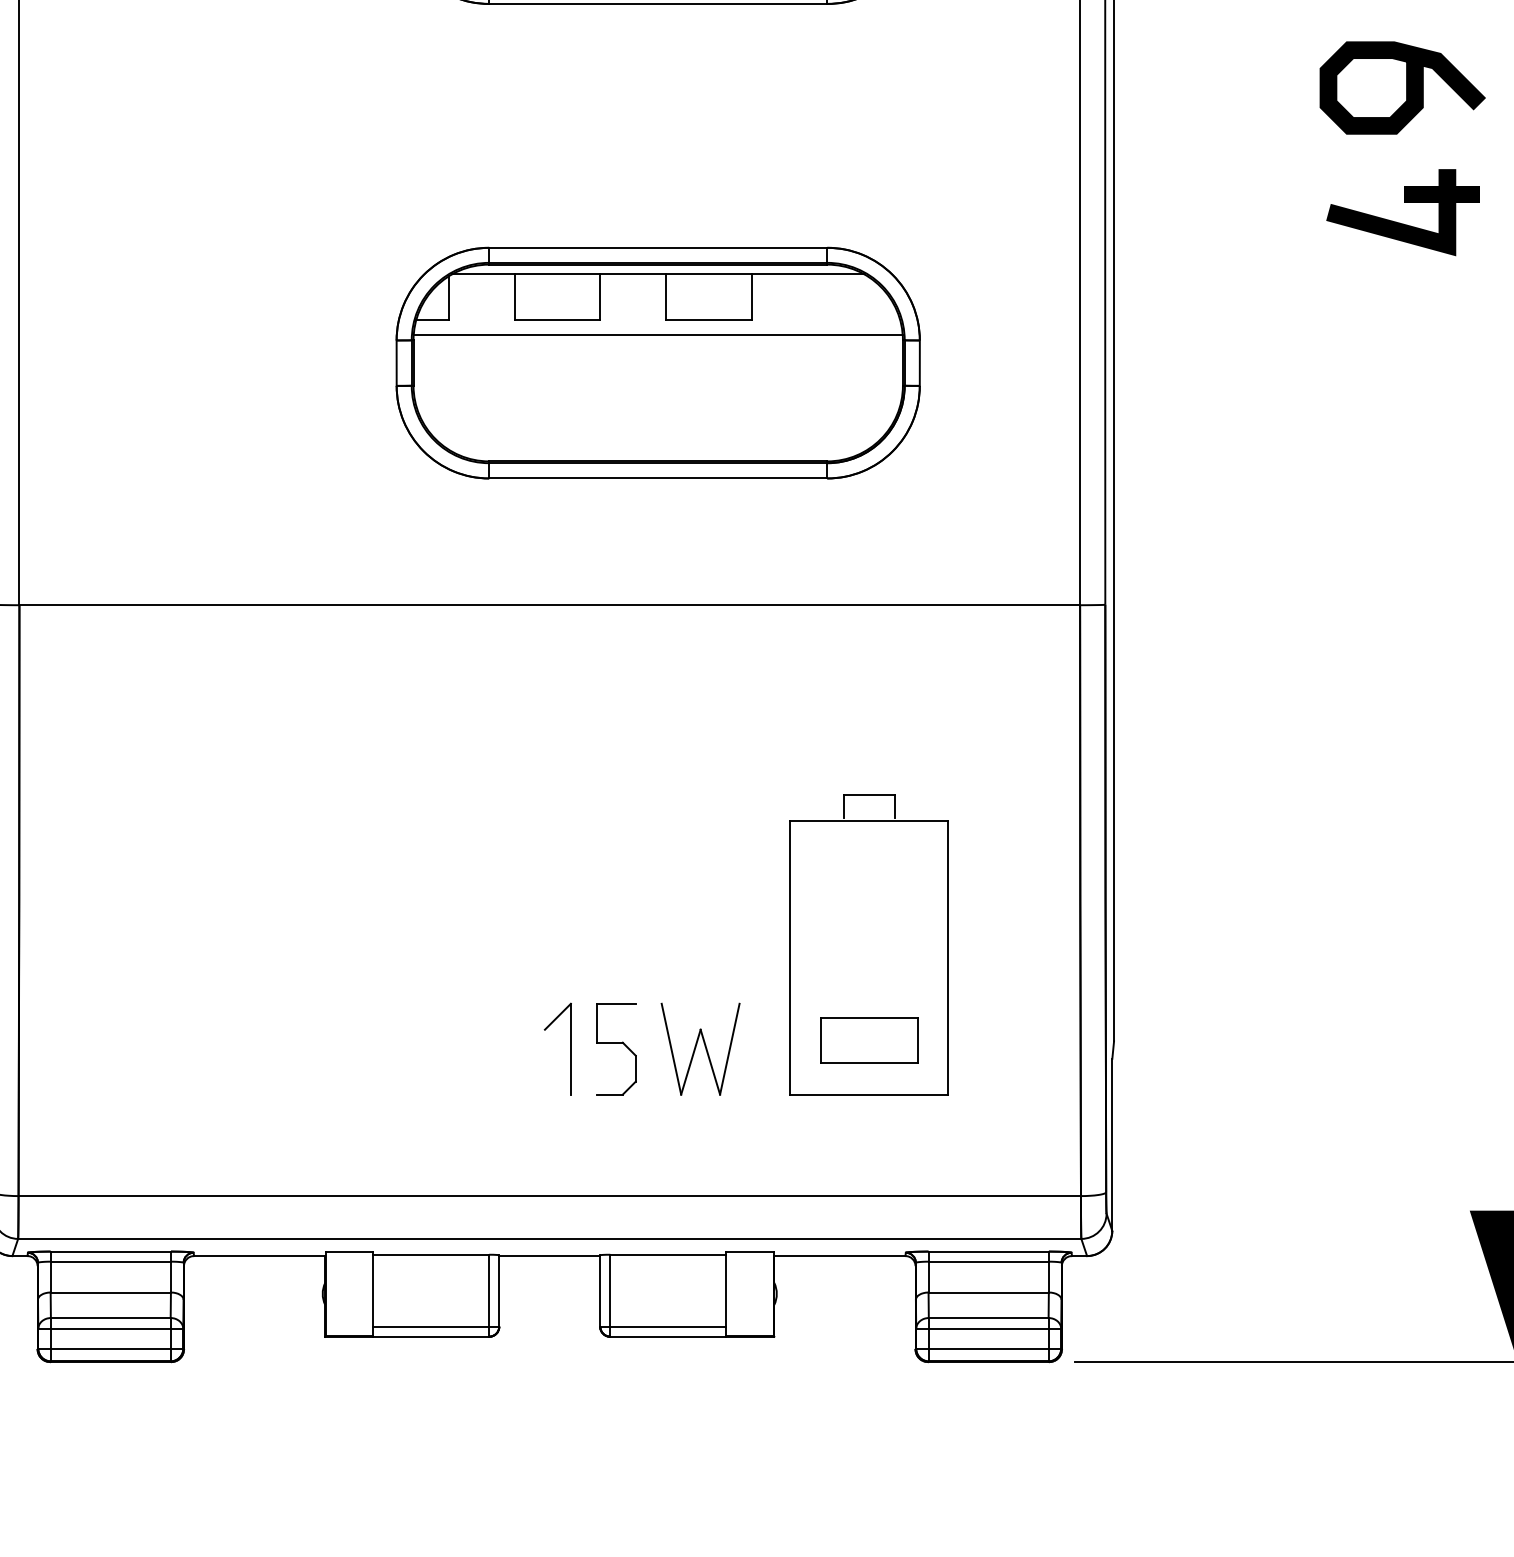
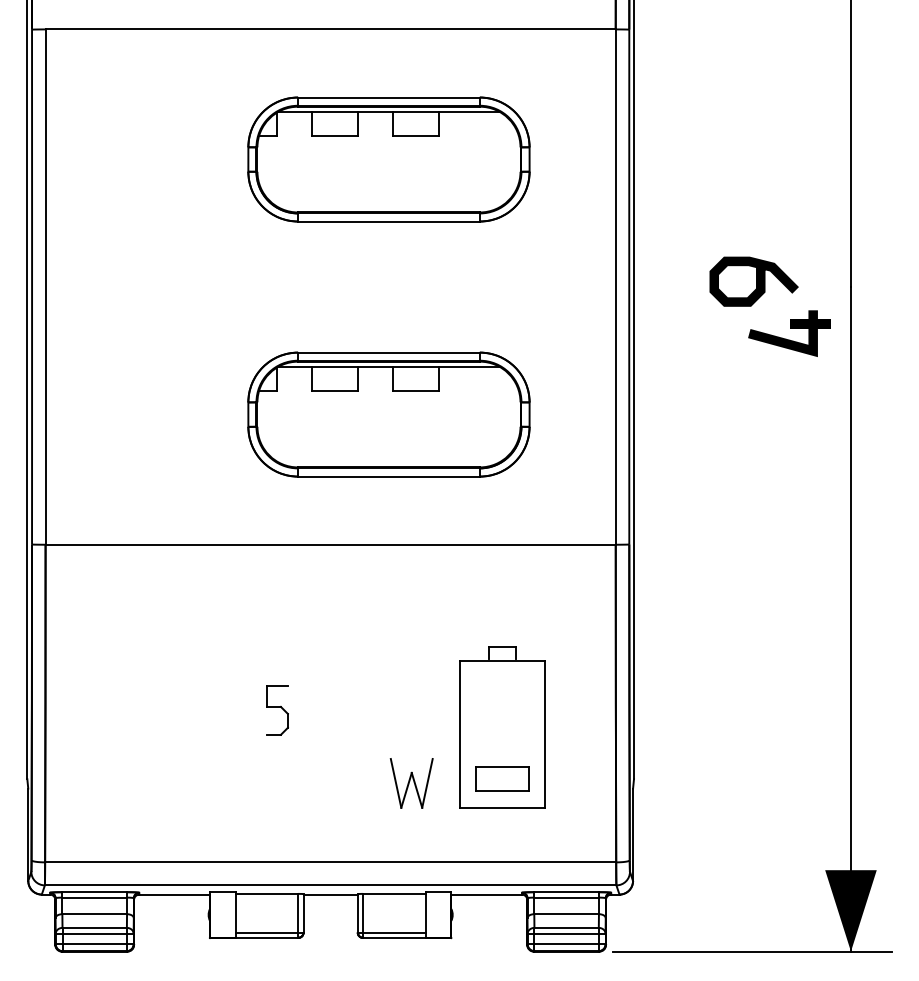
curve: (1407, 87) -> (756, 281), moved
line: (657, 335) -> (388, 399), removed
part: (569, 1049) -> (341, 783), removed
part: (616, 1049) -> (277, 710), moved

